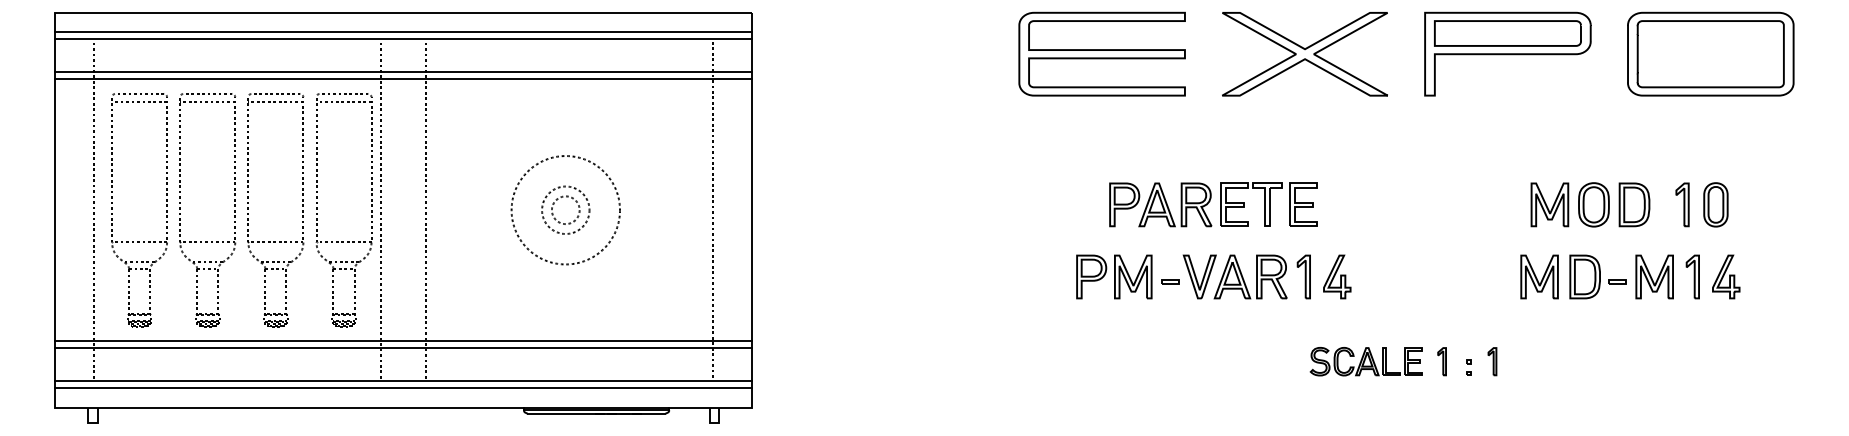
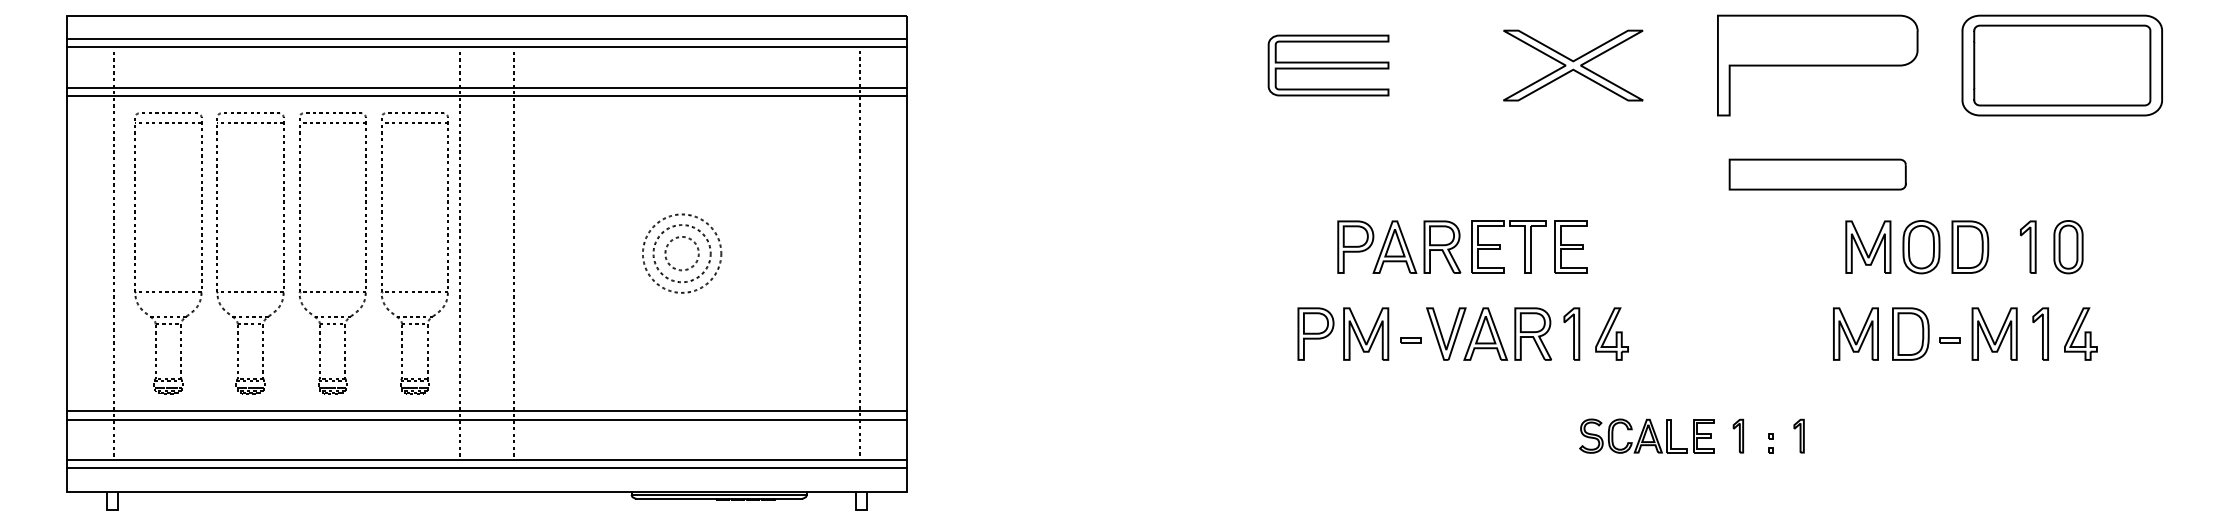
part: (1507, 33) -> (1817, 174), moved
part: (1102, 54) -> (1328, 65), size x0.6
part: (1305, 54) -> (1573, 65), size x0.7
circle: (565, 210) -> (681, 253), size x0.6

